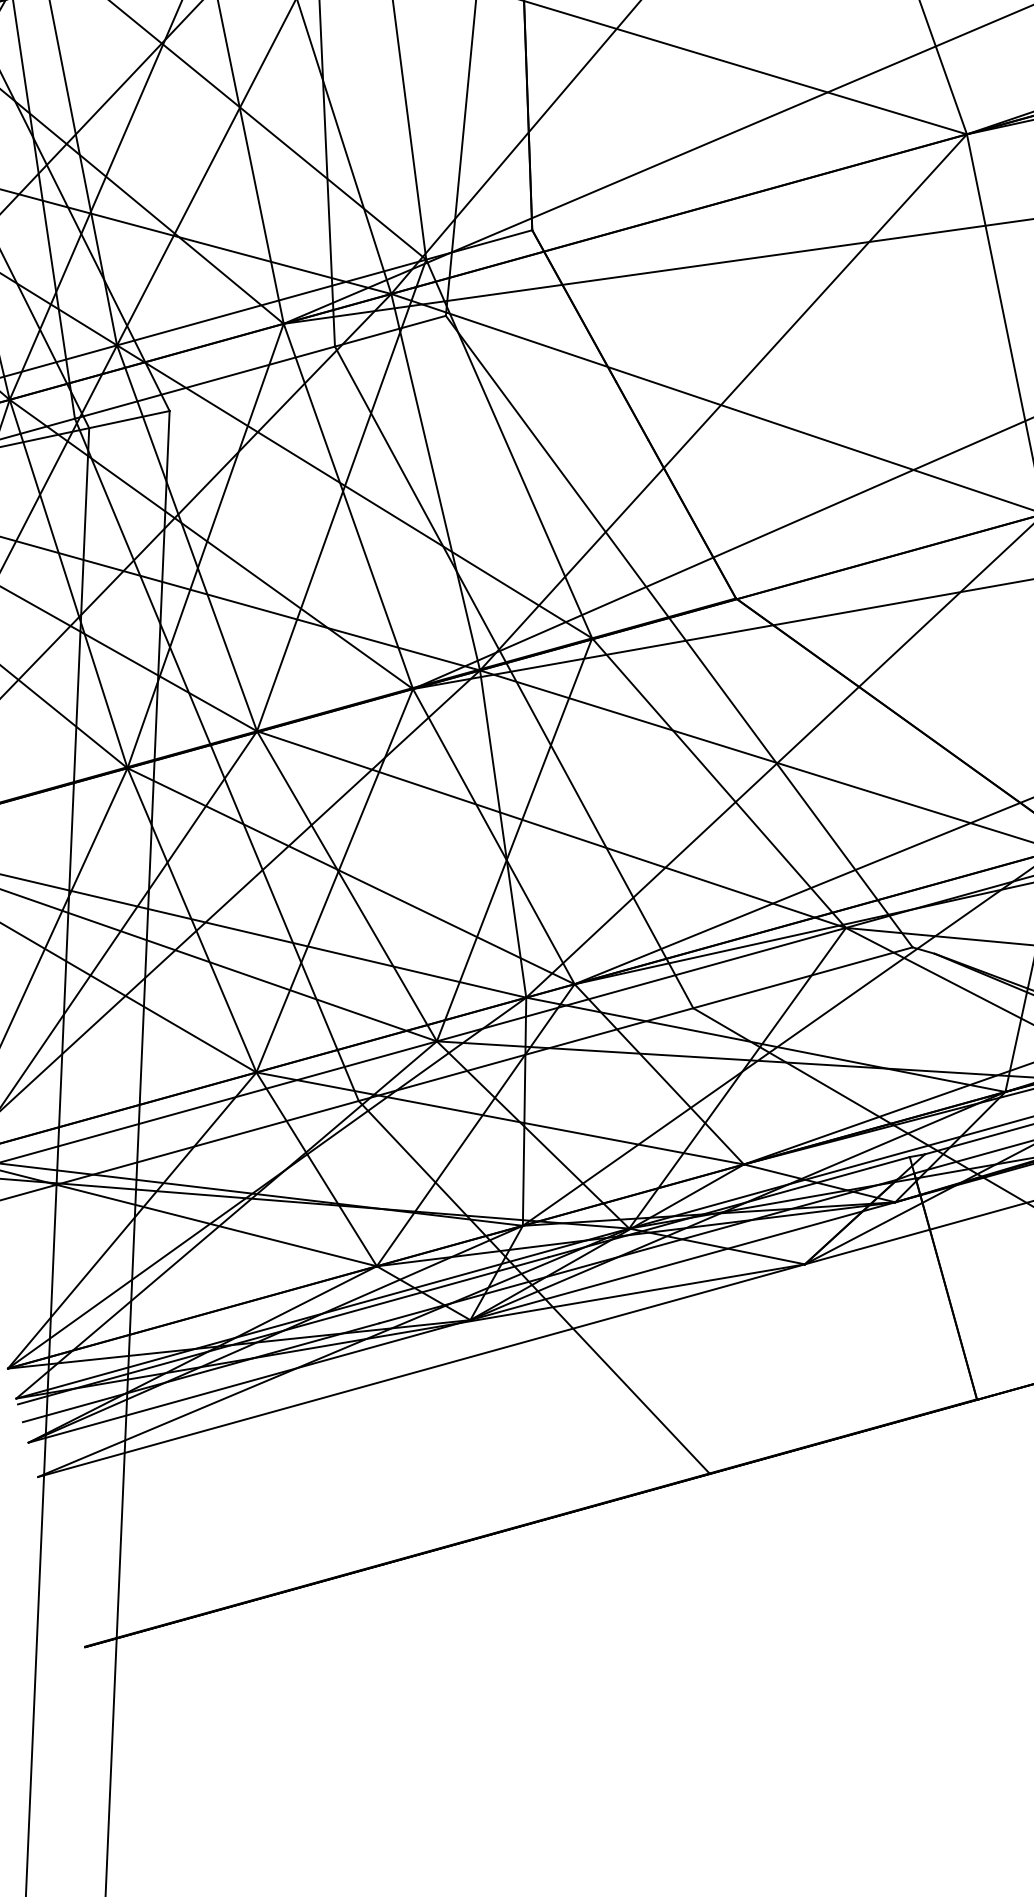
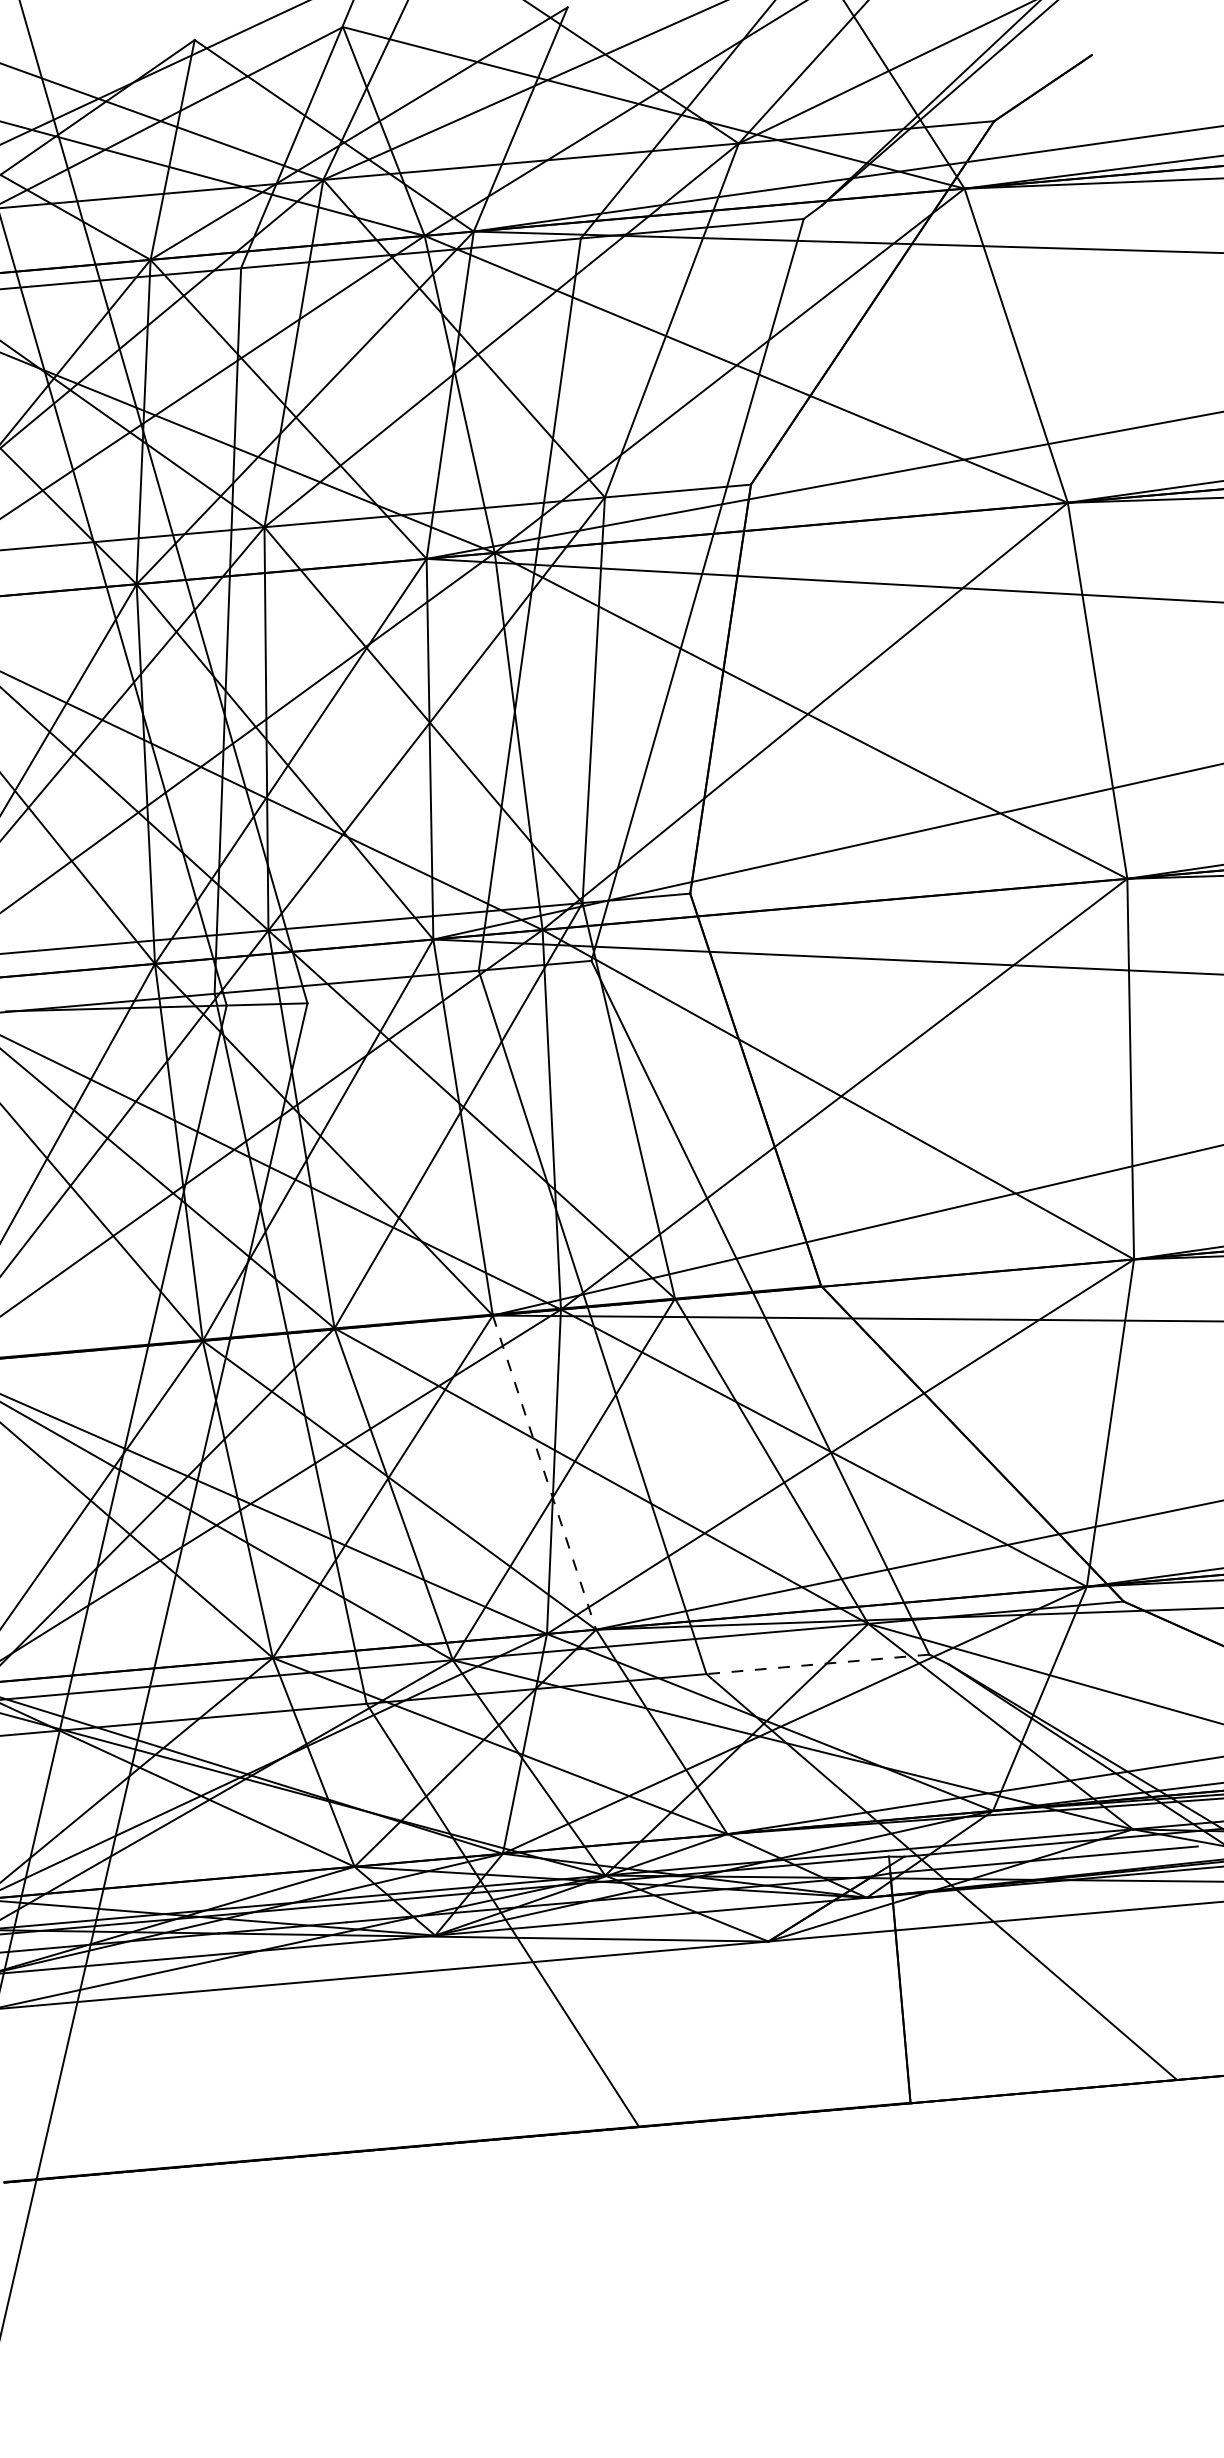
line: (493, 837) -> (544, 1473), solid -> dashed
line: (802, 978) -> (817, 1664), solid -> dashed

